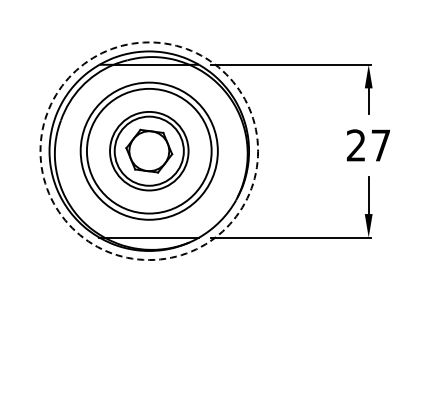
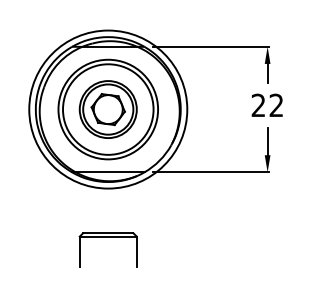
text: (380, 145) -> (276, 105), 27 -> 22
circle: (149, 151) -> (108, 109), dashed -> solid
part: (149, 326) -> (108, 236), added

